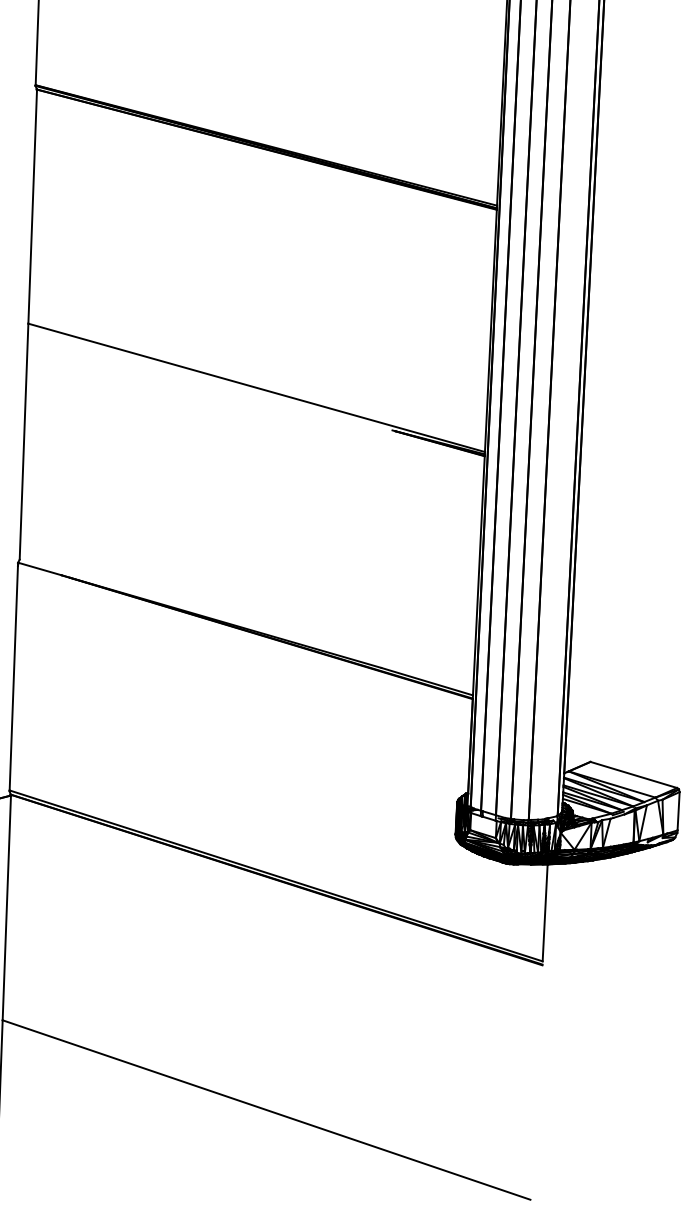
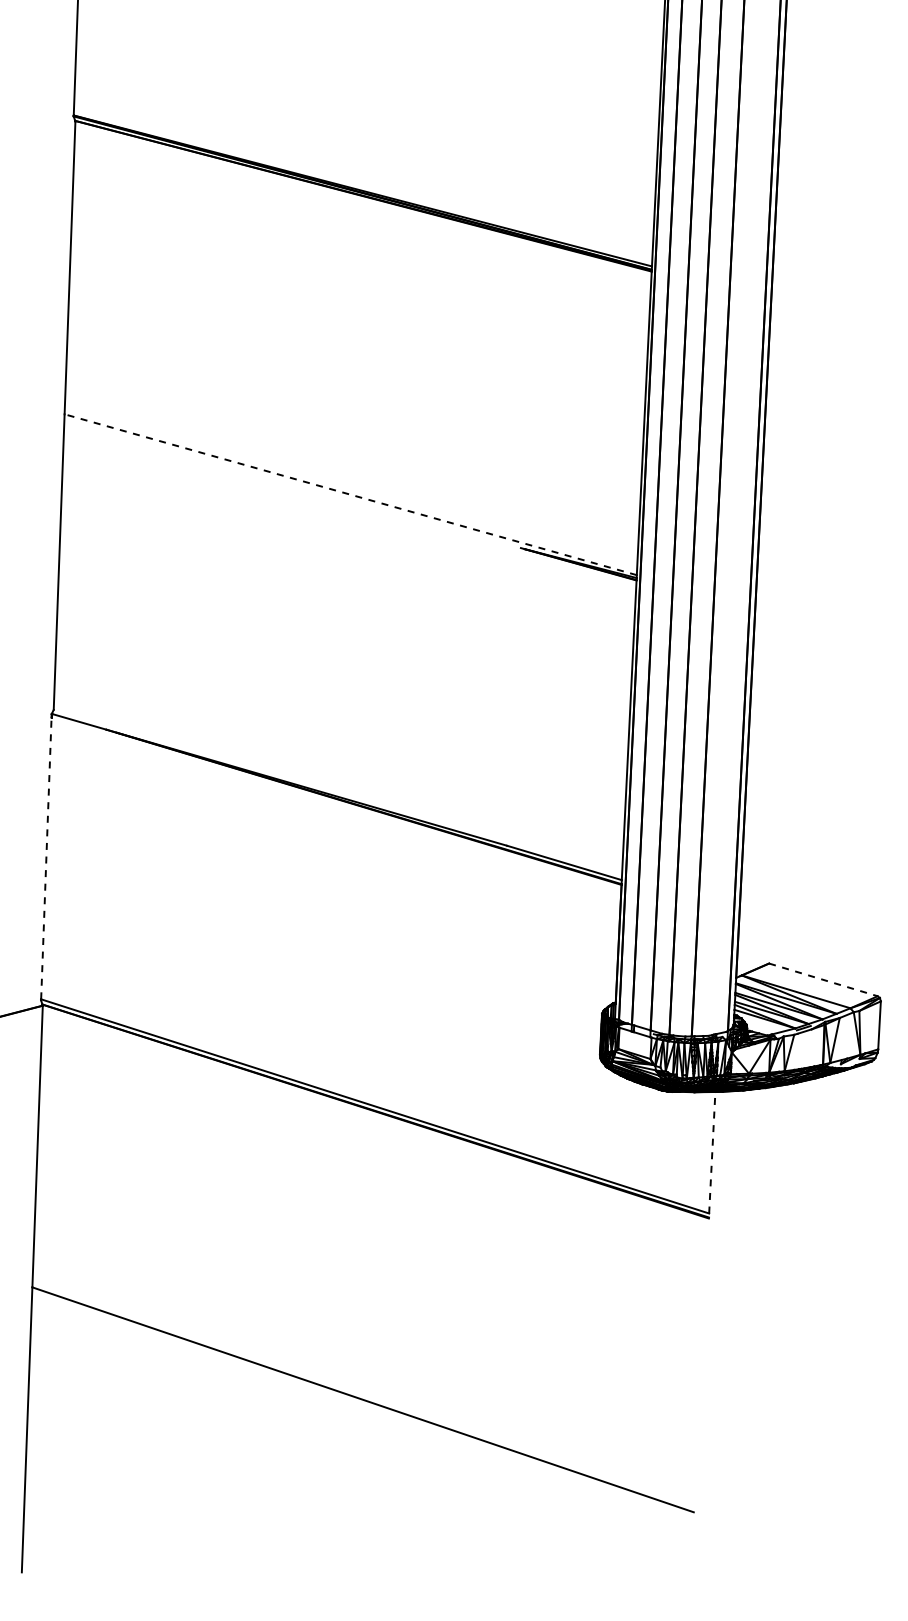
line: (256, 387) -> (350, 494), solid -> dashed
line: (13, 678) -> (46, 858), solid -> dashed
line: (633, 774) -> (823, 979), solid -> dashed
line: (545, 912) -> (712, 1152), solid -> dashed

